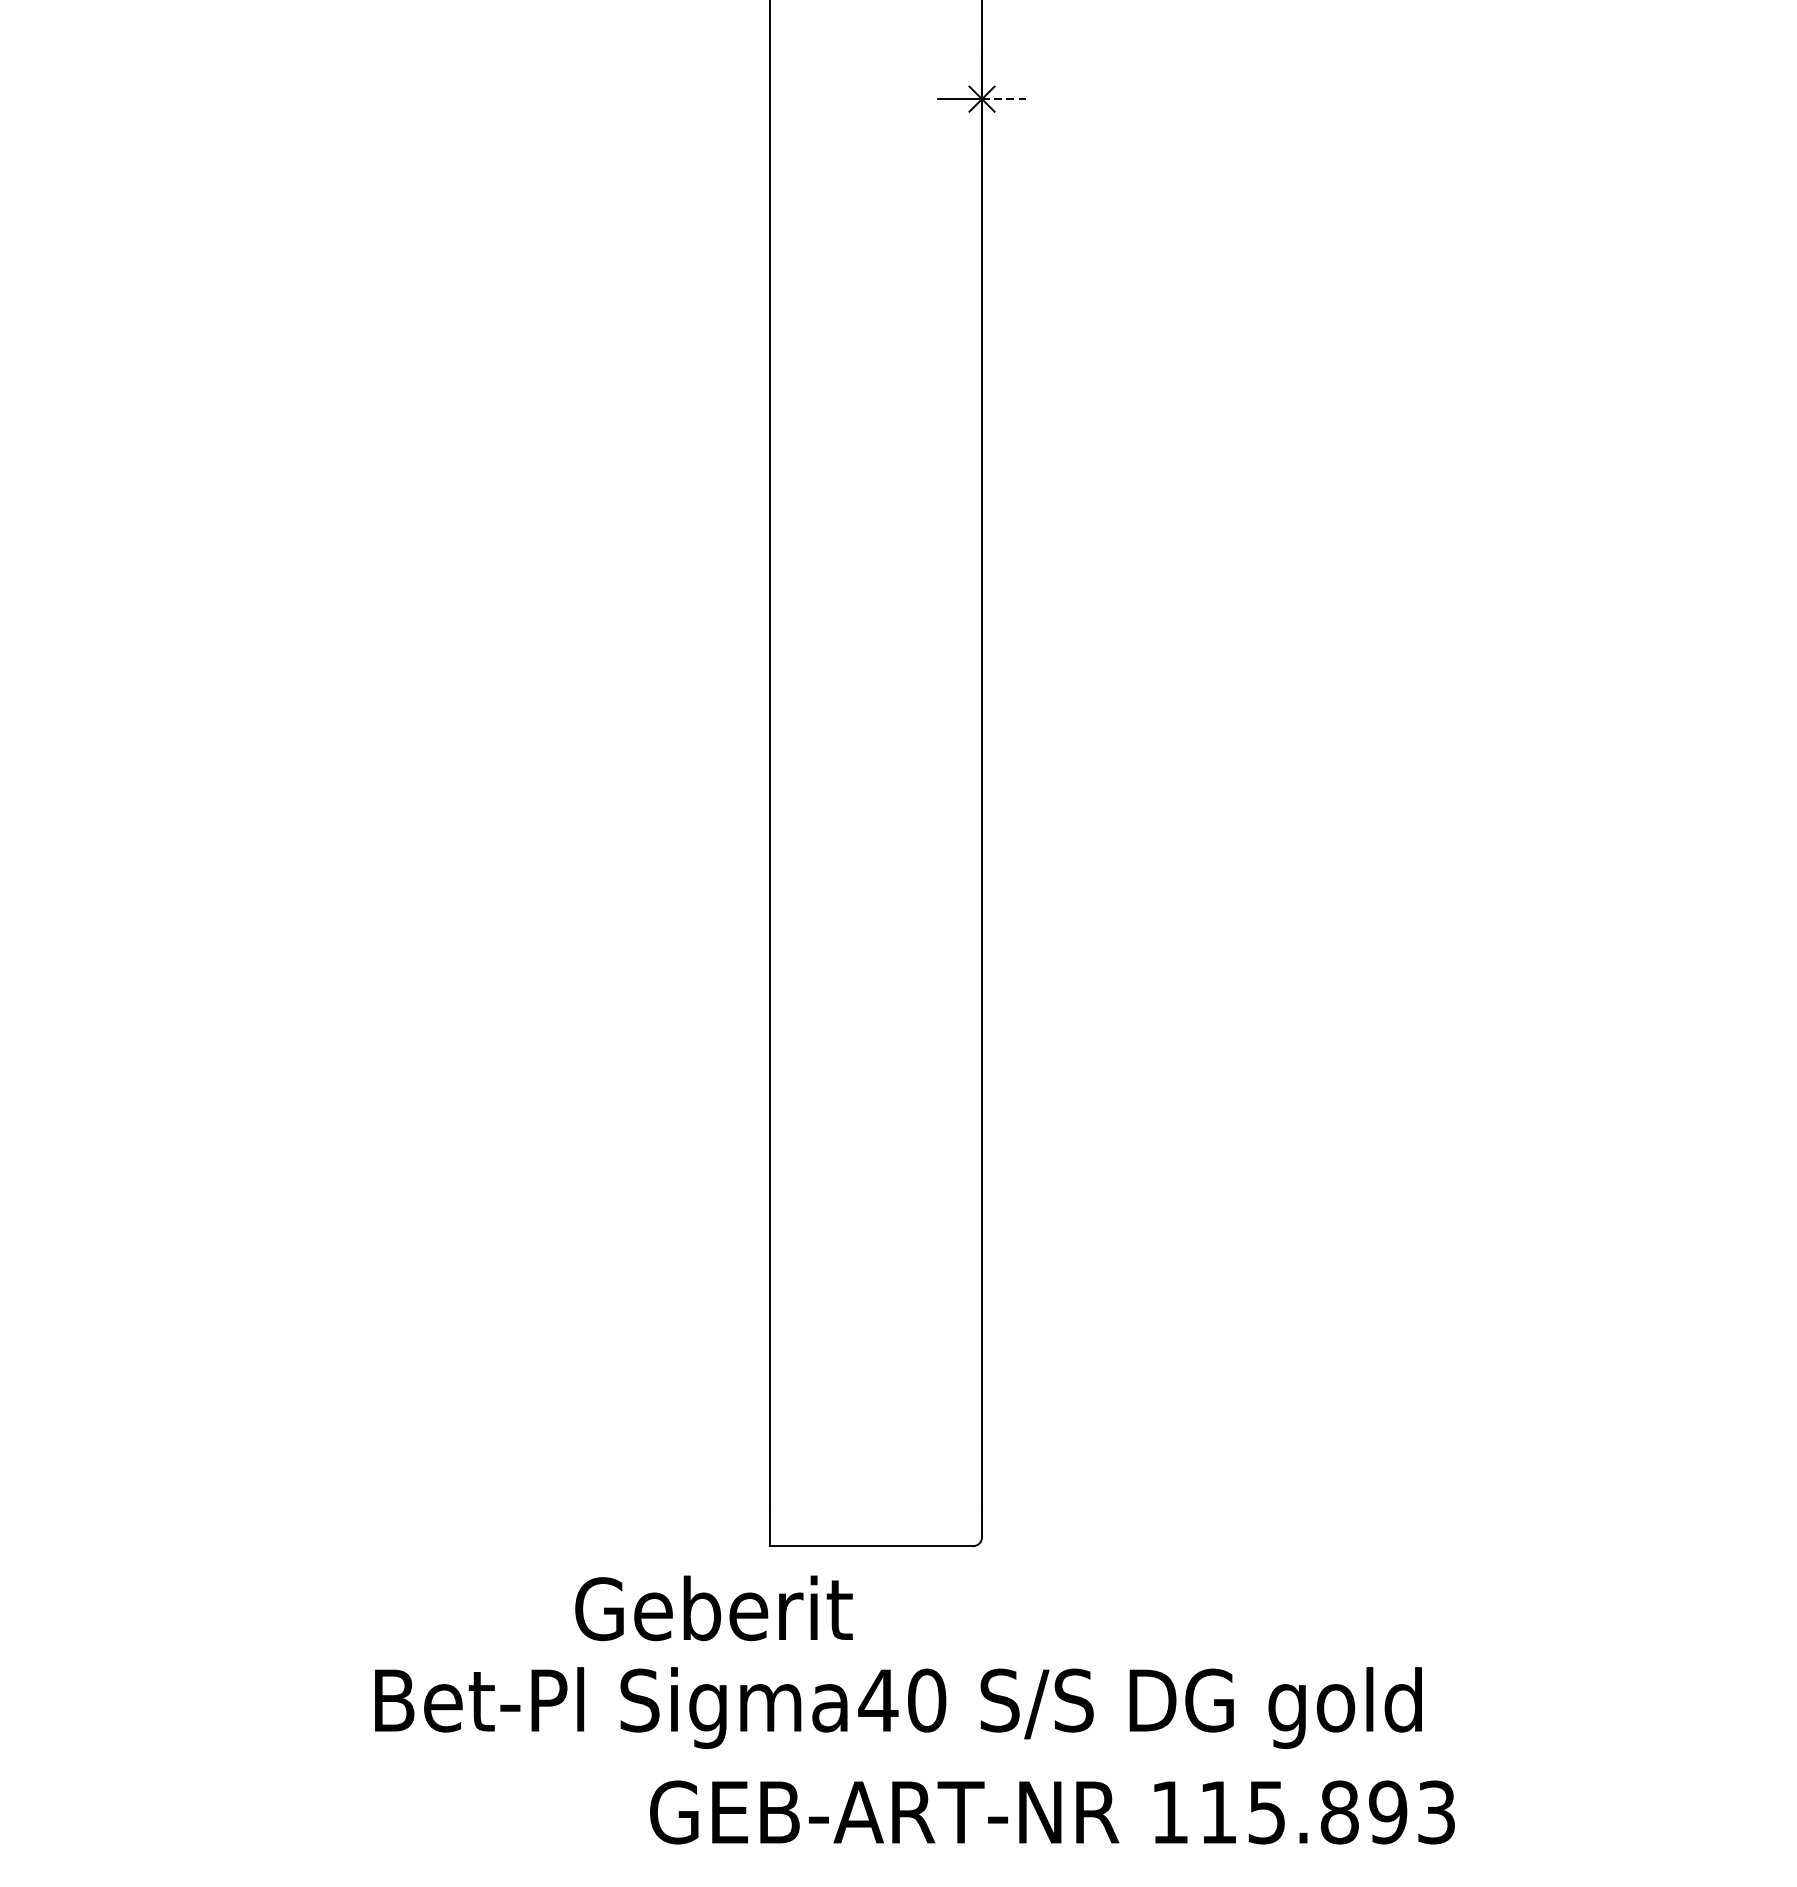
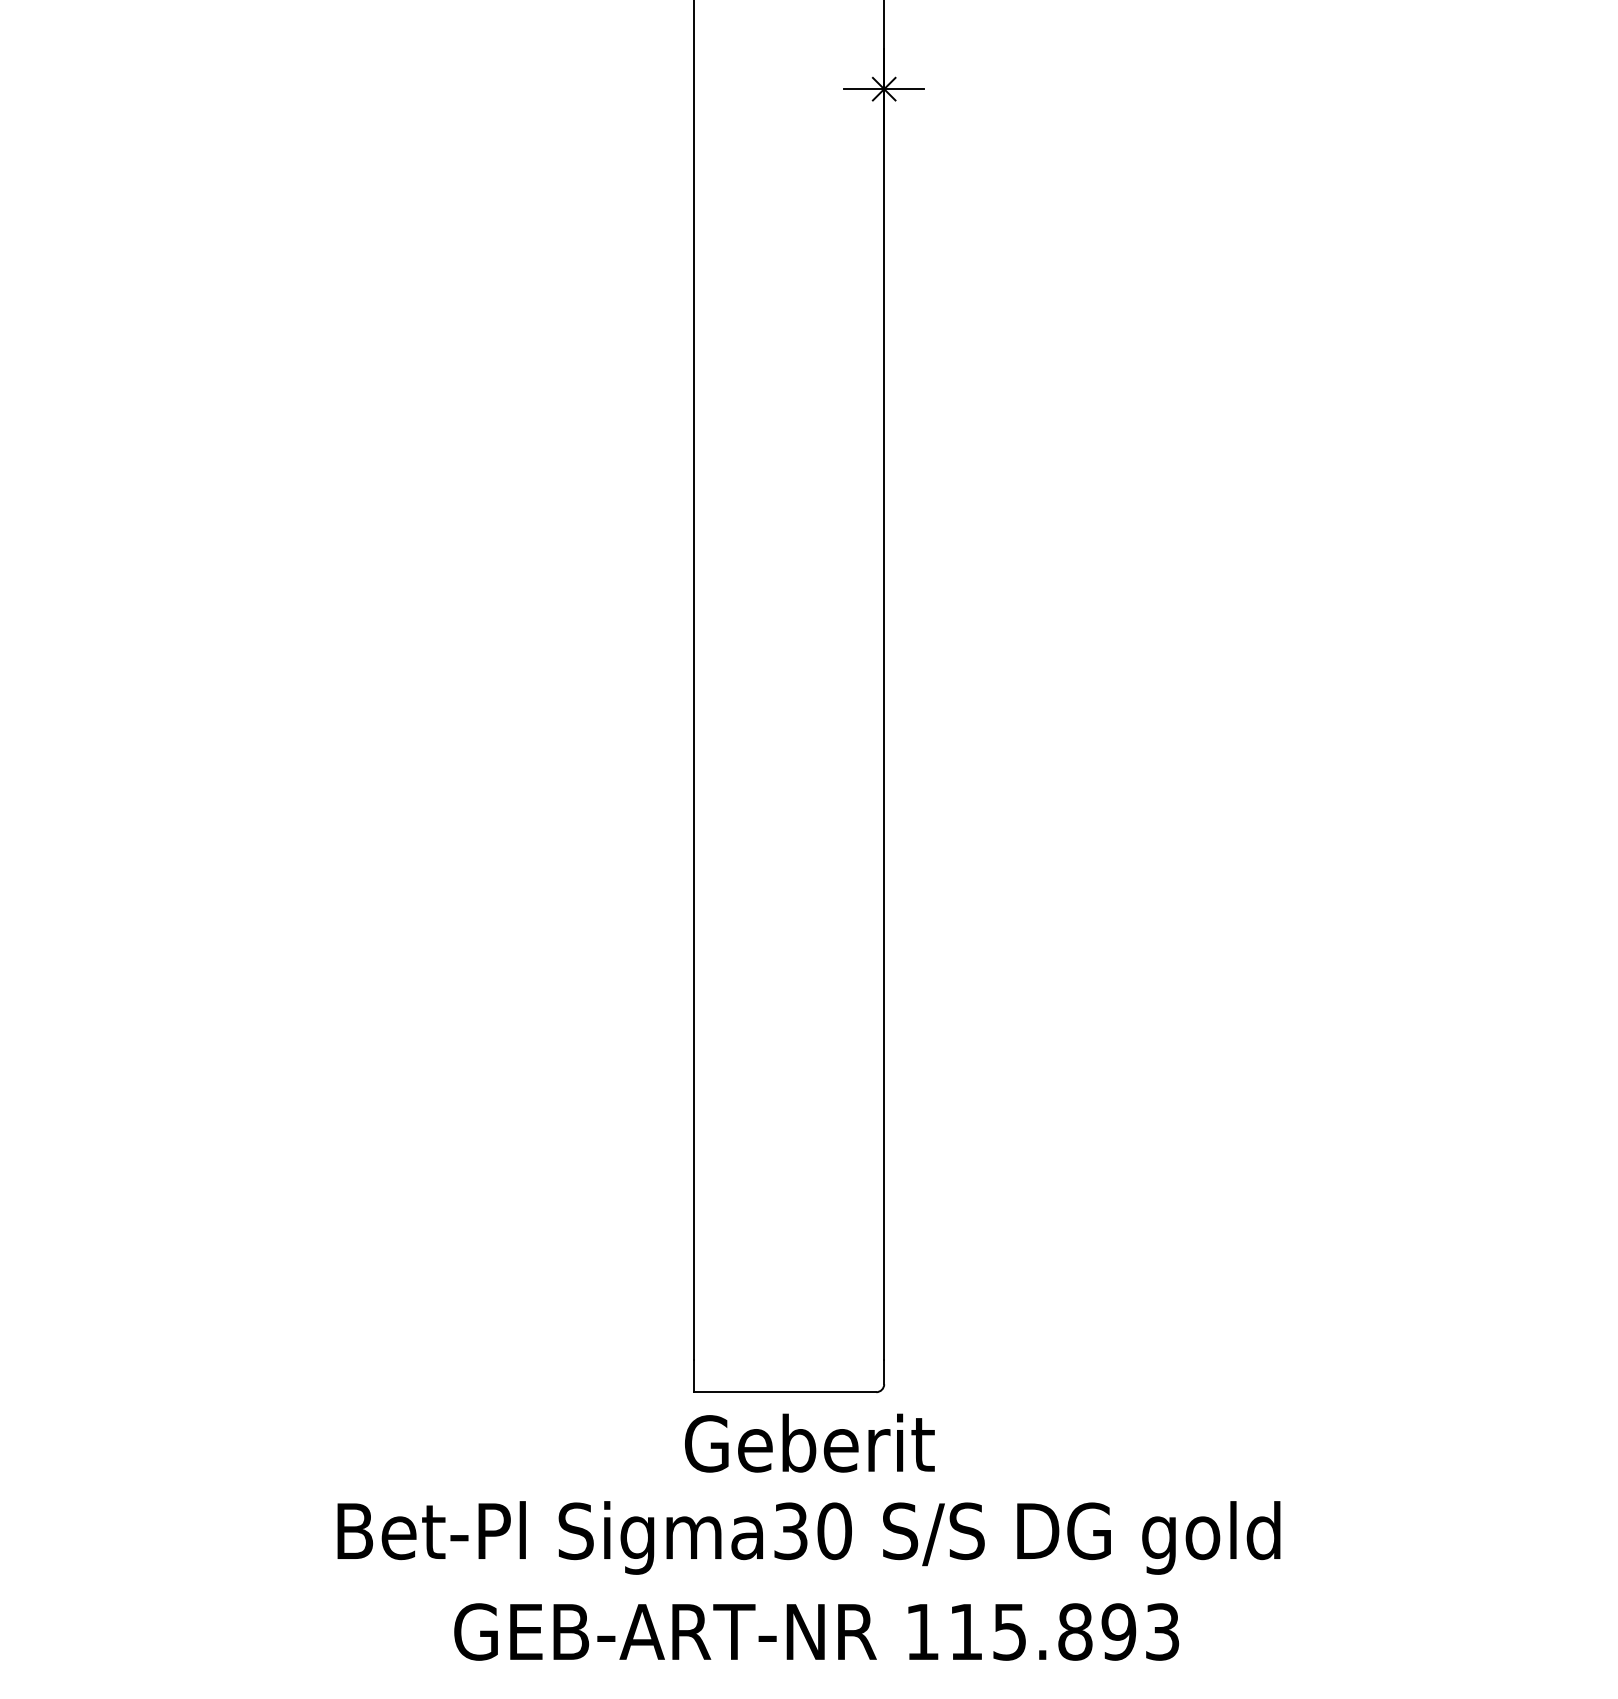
line: (1004, 99) -> (904, 89), dashed -> solid
text: (713, 1607) -> (809, 1442), moved
text: (877, 1700) -> (790, 1531), Sigma40 -> Sigma30
text: (1052, 1811) -> (816, 1631), moved

